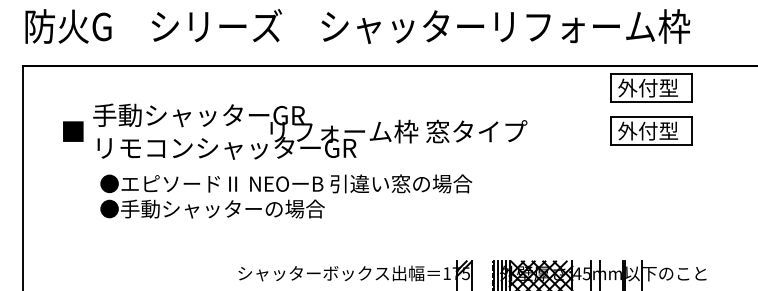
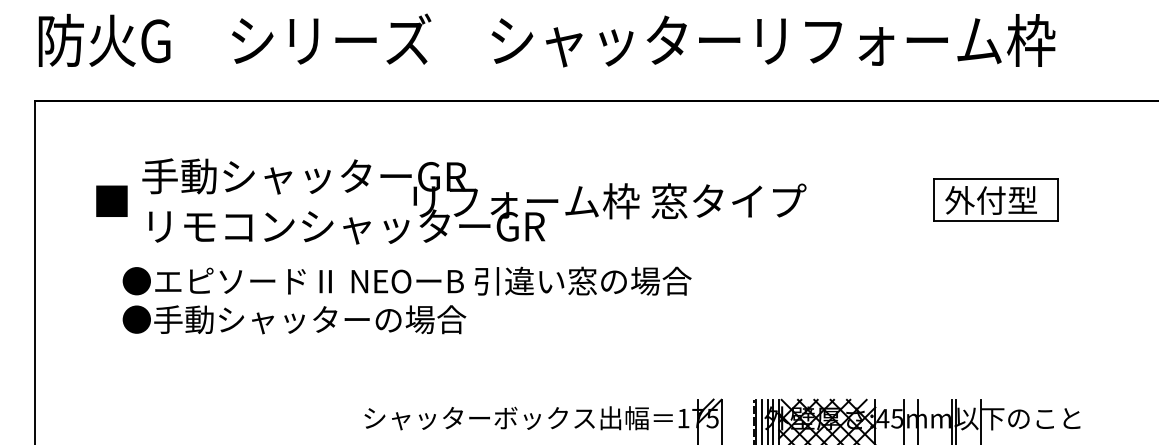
part: (651, 87) -> (996, 133), removed
text: (286, 196) -> (407, 300), moved

